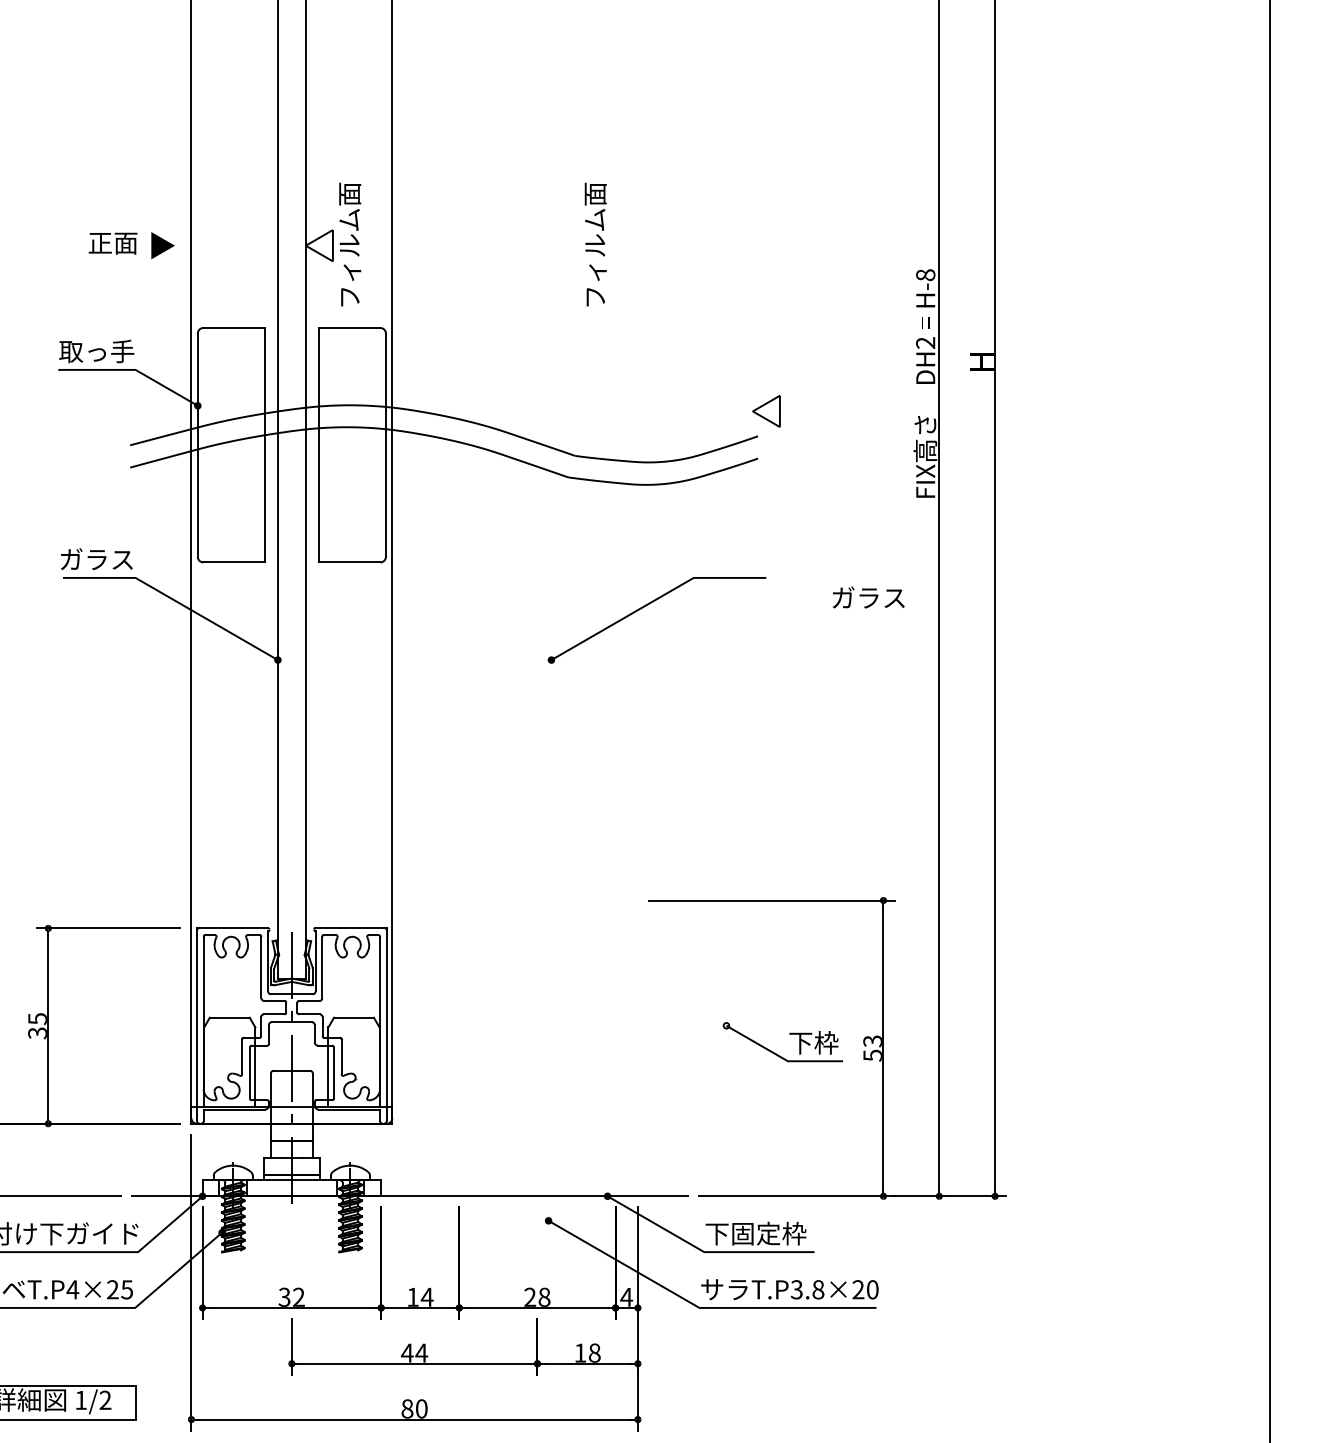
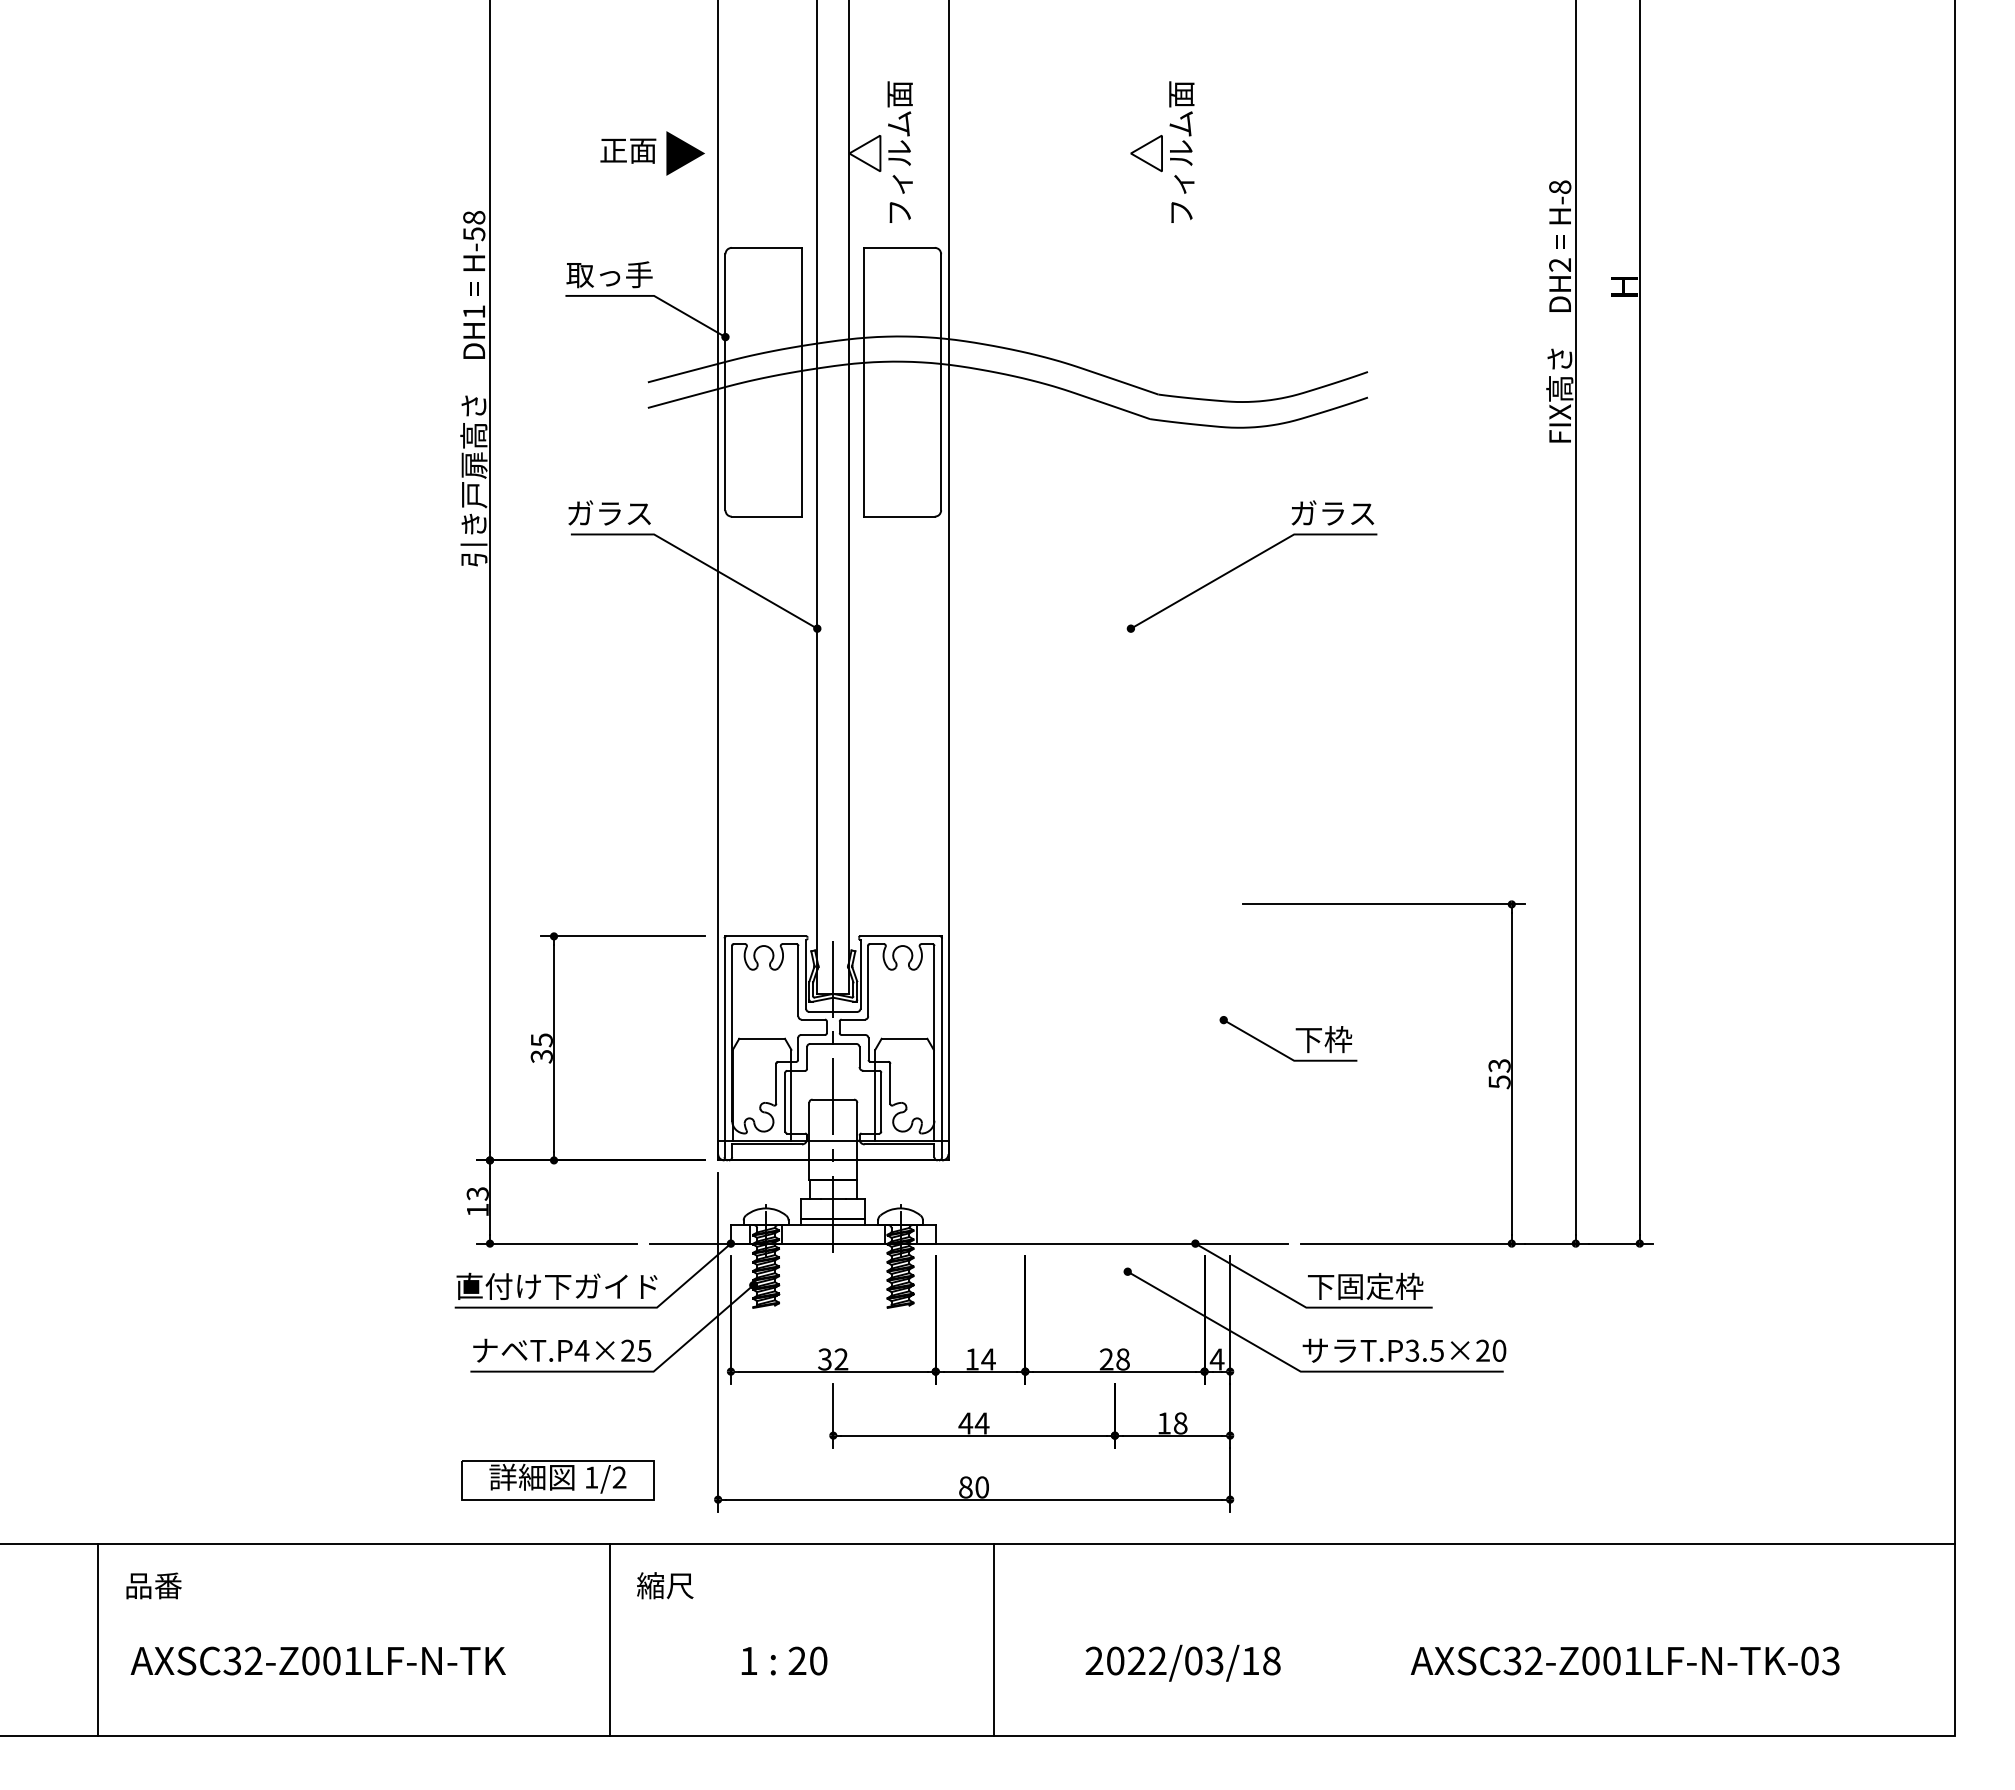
part: (162, 245) -> (685, 153), size x1.43
part: (766, 411) -> (1146, 153), moved
text: (868, 597) -> (1332, 512), moved
part: (789, 1034) -> (1296, 1030), moved
text: (817, 1289) -> (1436, 1350), T.P3.8×20 -> T.P3.5×20

